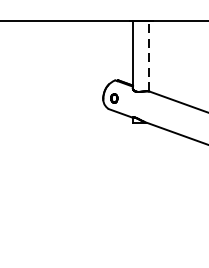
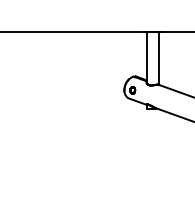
line: (149, 56) -> (159, 58), dashed -> solid

